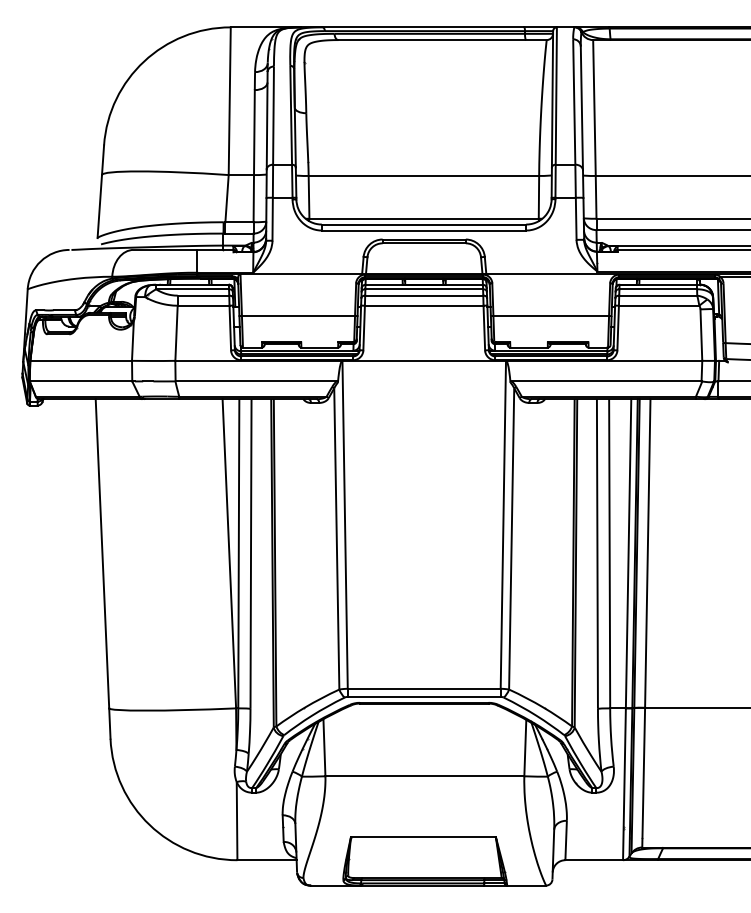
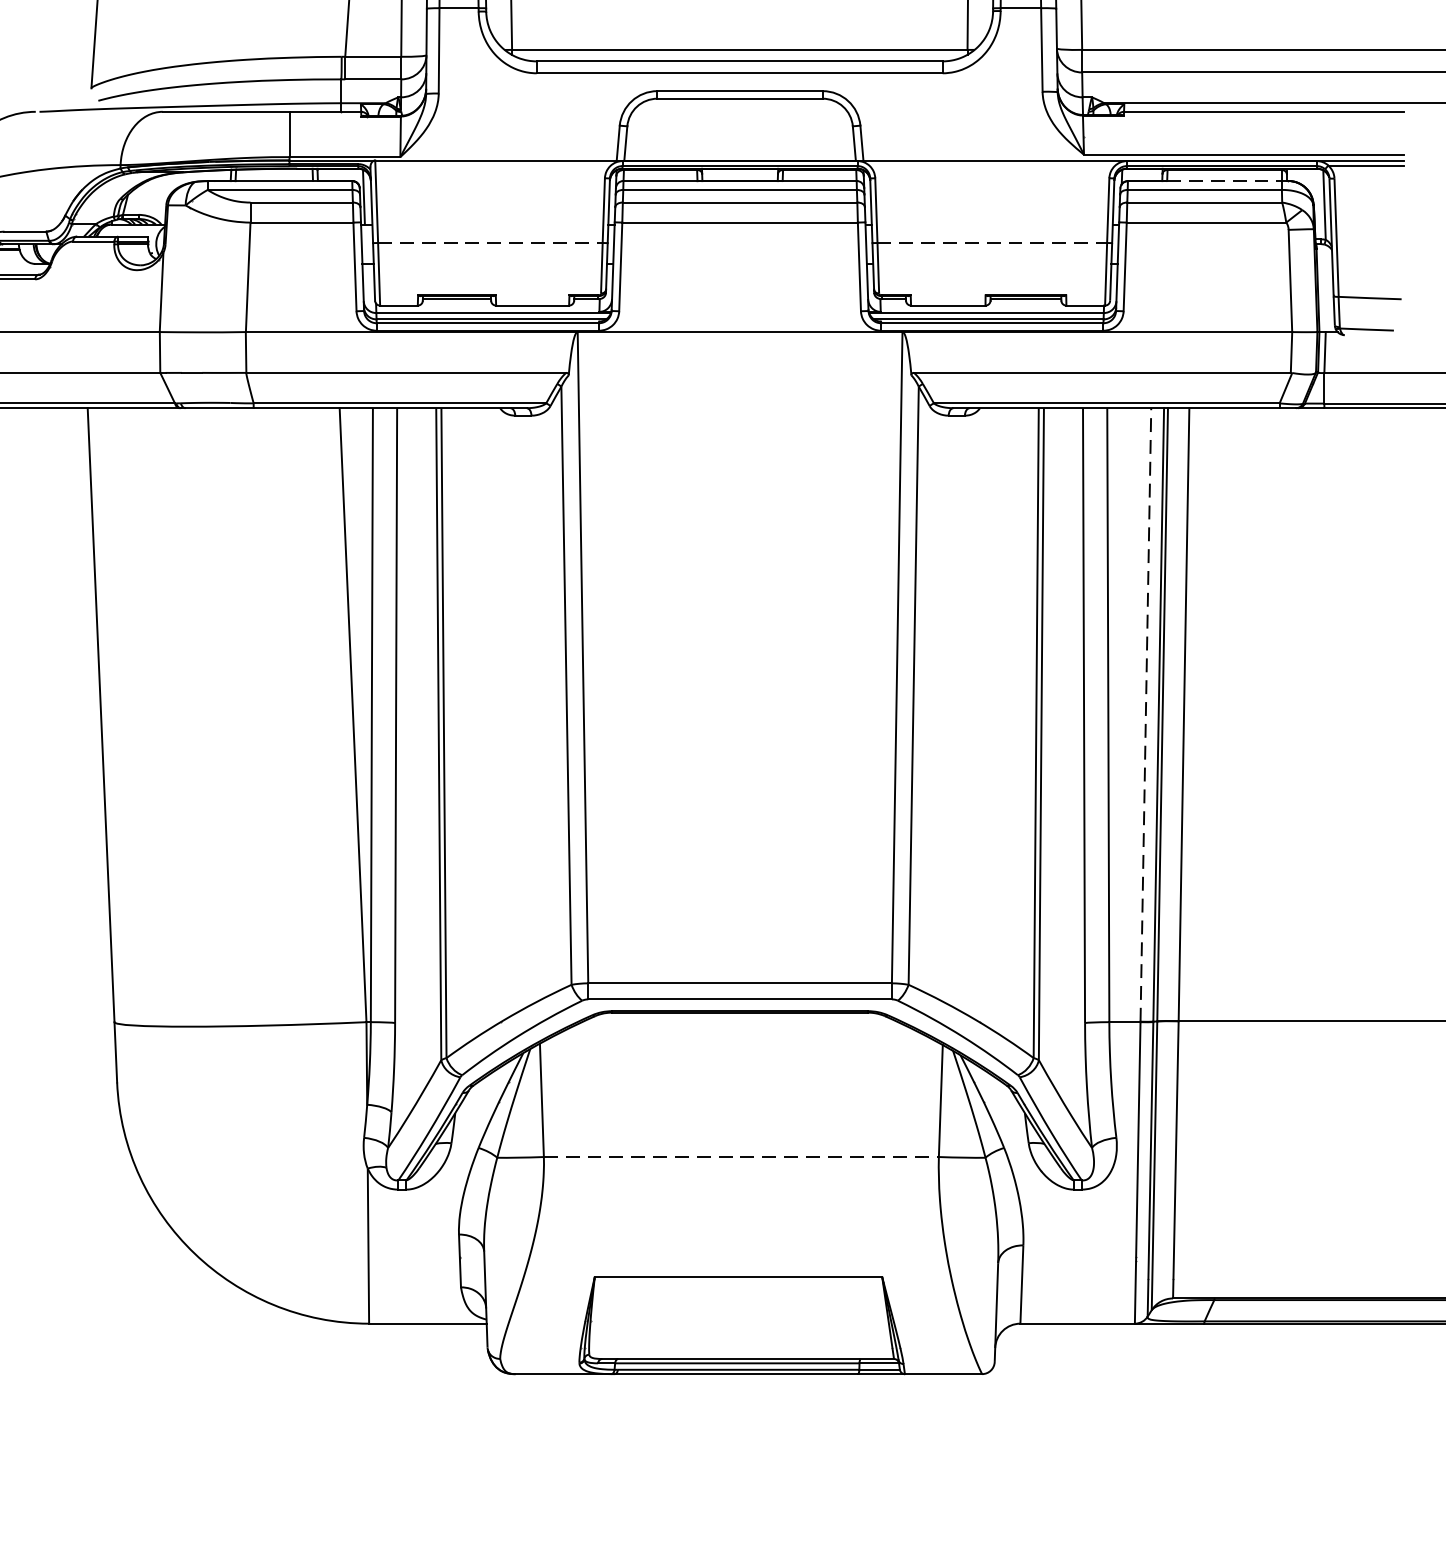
line: (668, 284) -> (1225, 180), solid -> dashed
line: (298, 315) -> (490, 242), solid -> dashed
line: (551, 315) -> (992, 242), solid -> dashed
line: (628, 553) -> (1145, 714), solid -> dashed
line: (425, 776) -> (742, 1157), solid -> dashed

